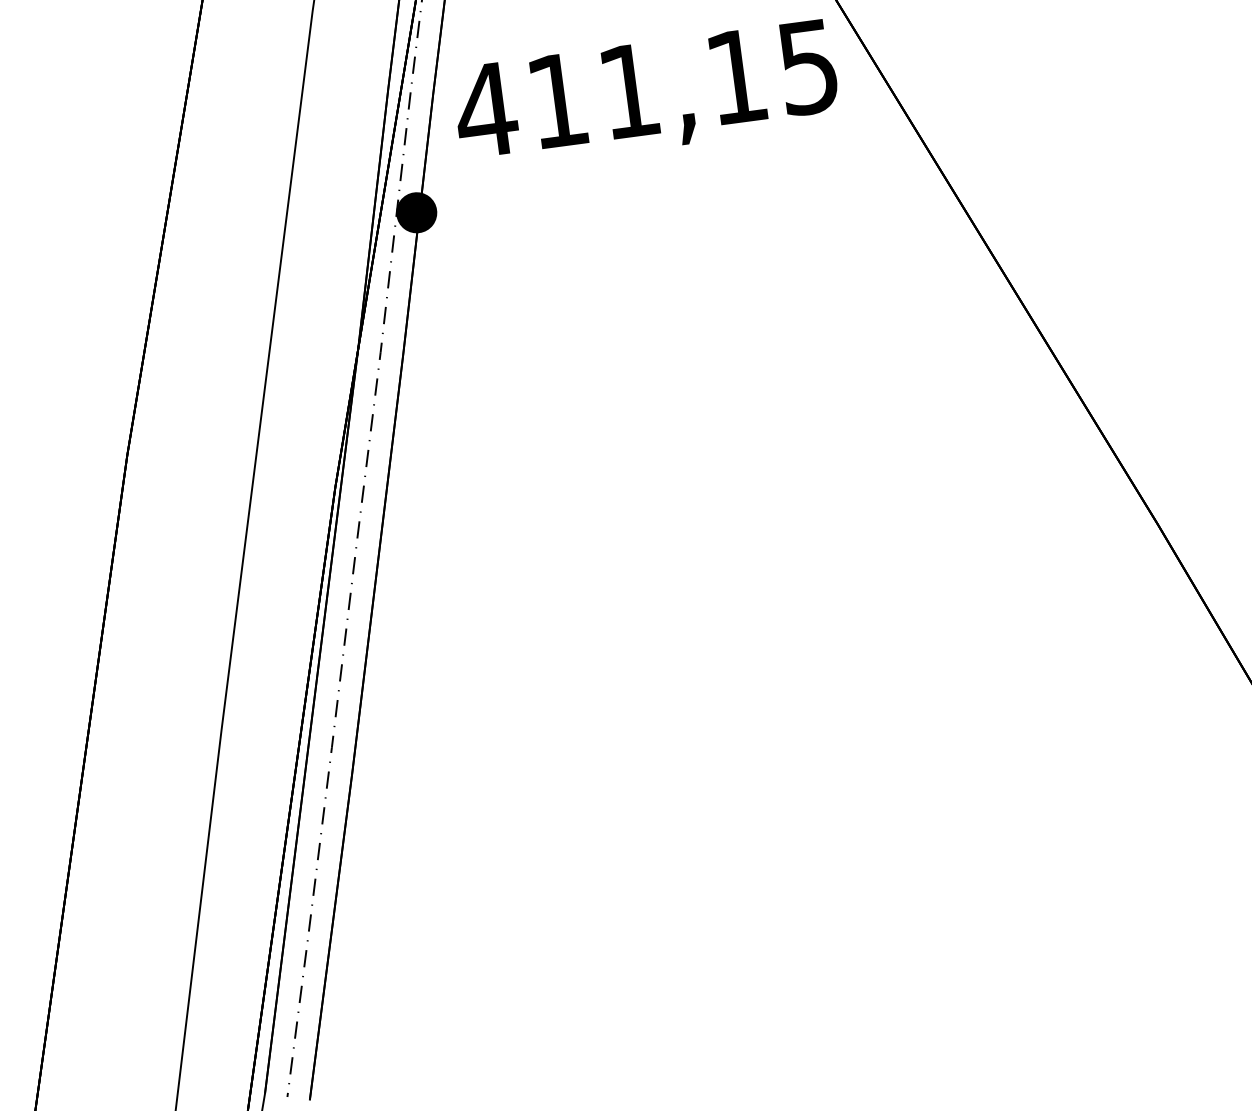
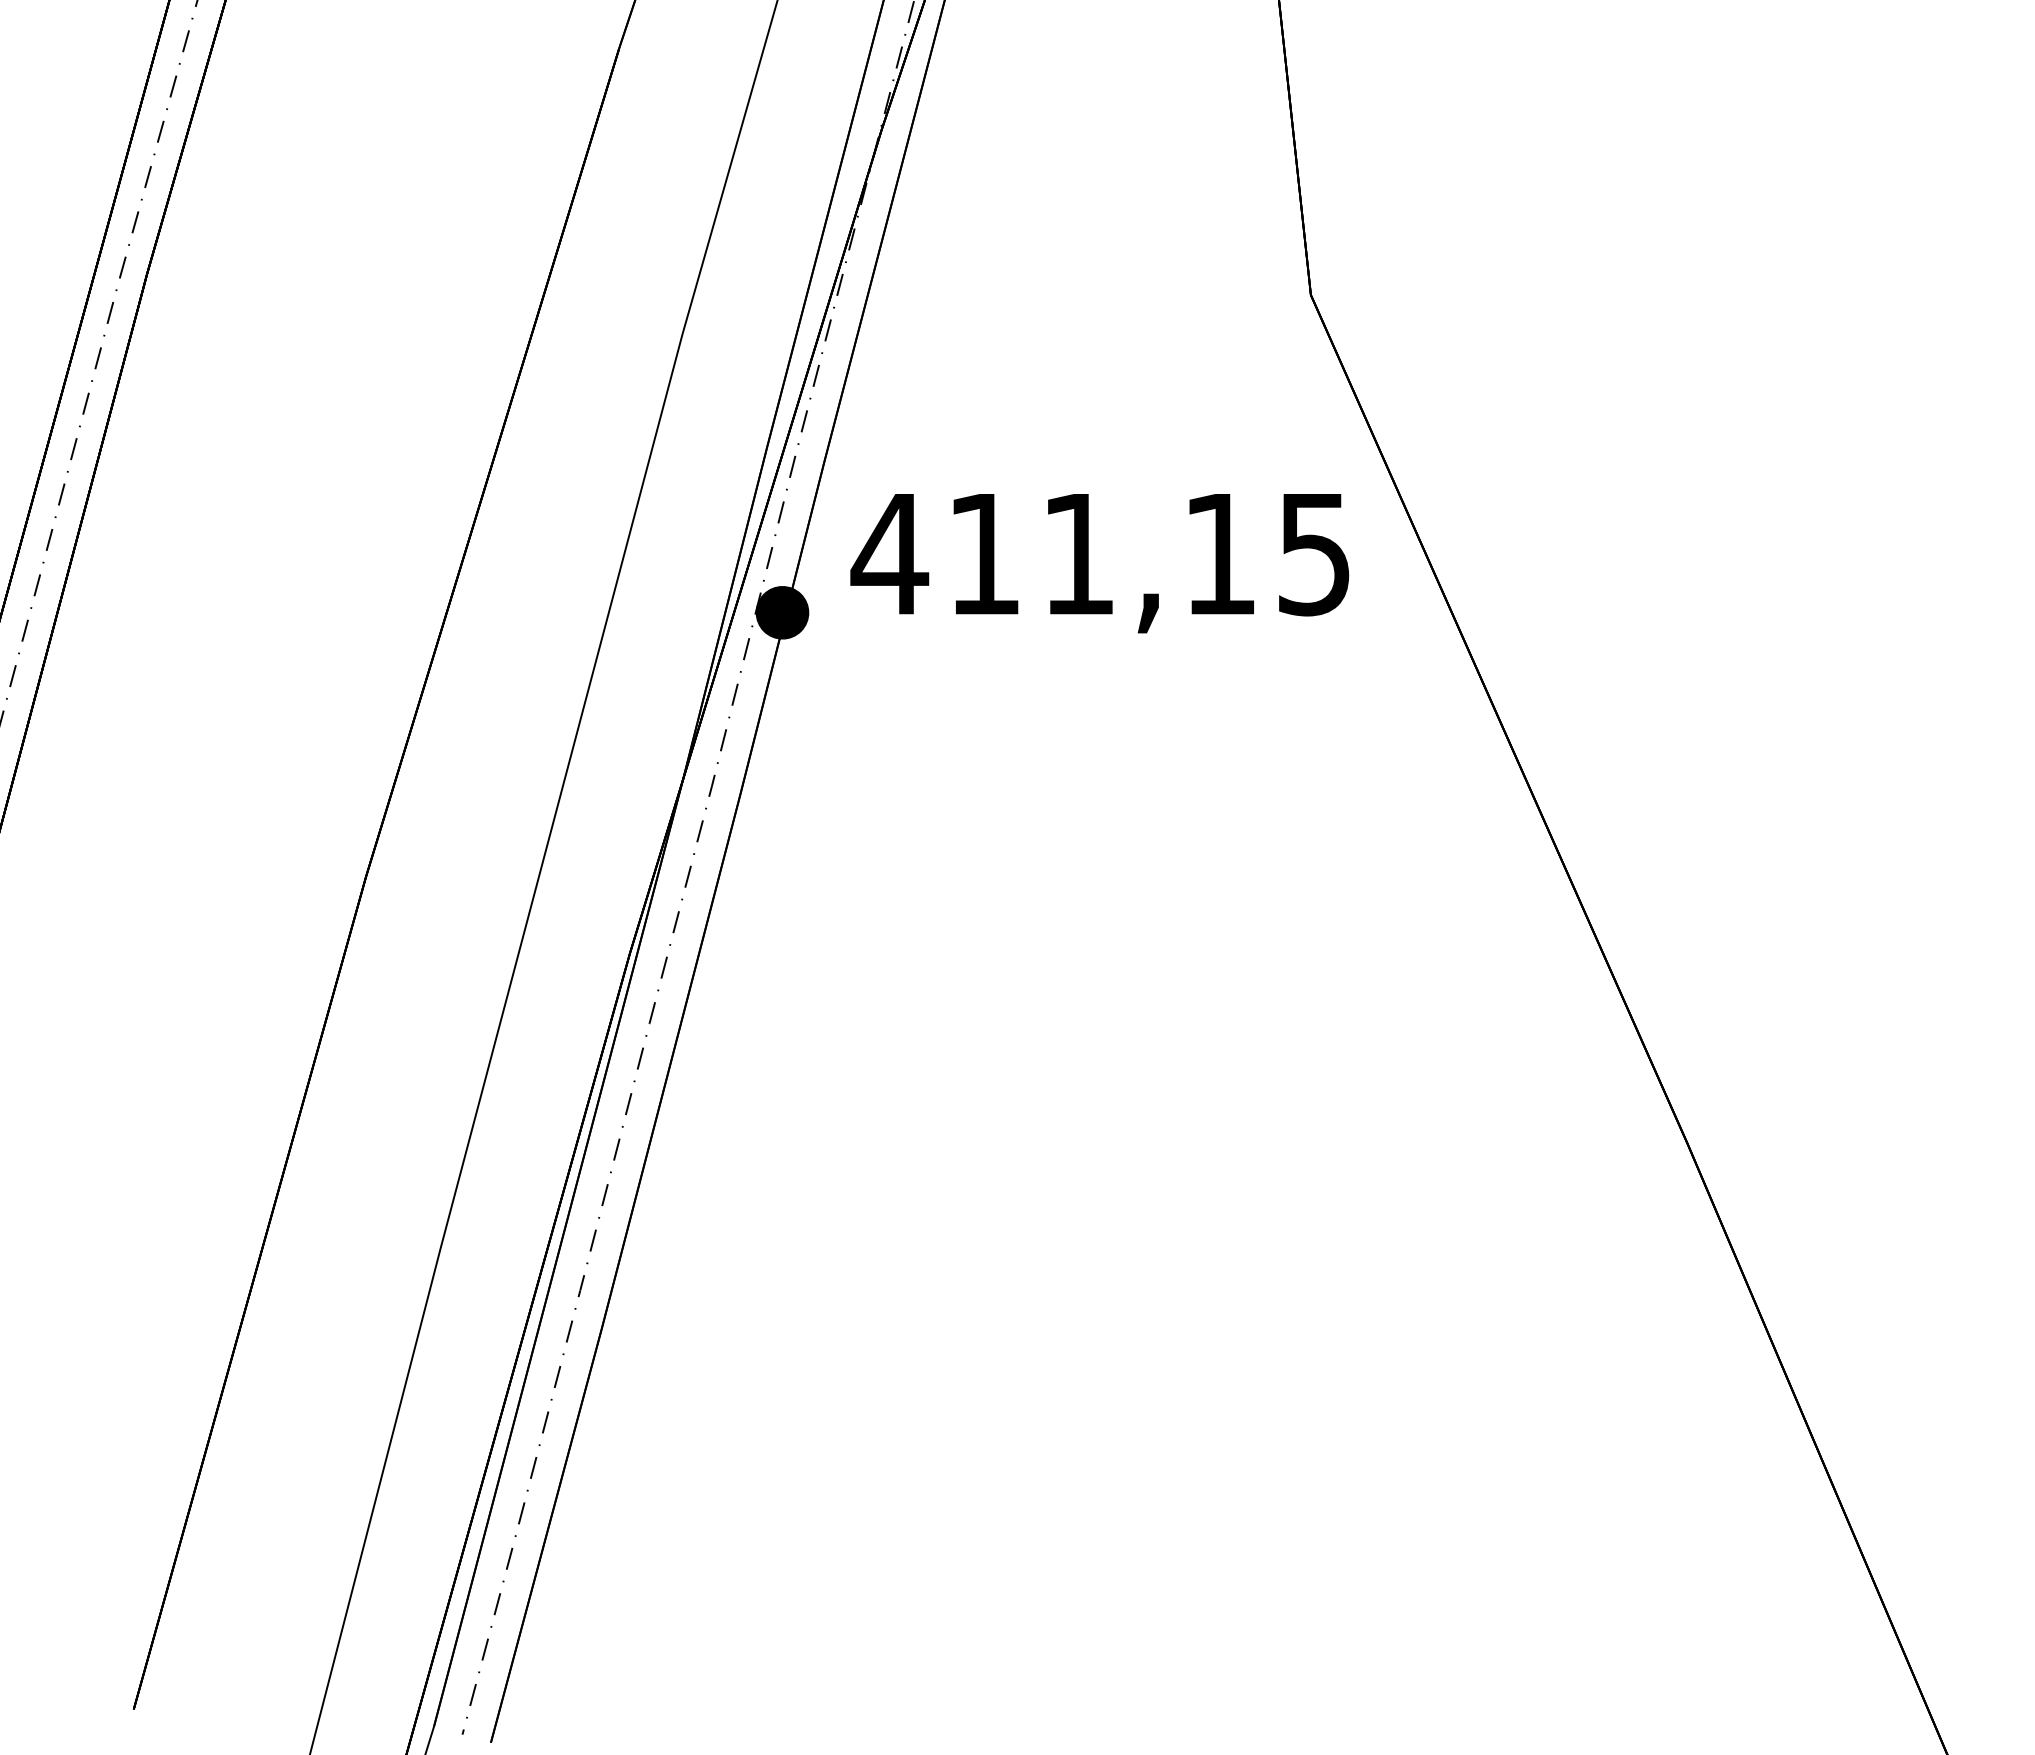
text: (646, 96) -> (1099, 563), moved

